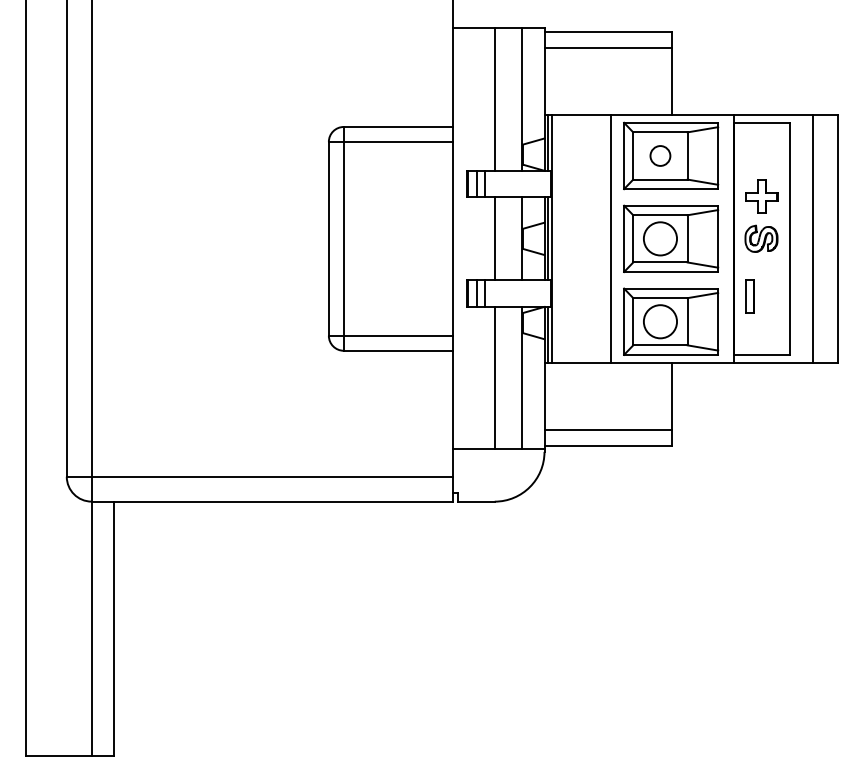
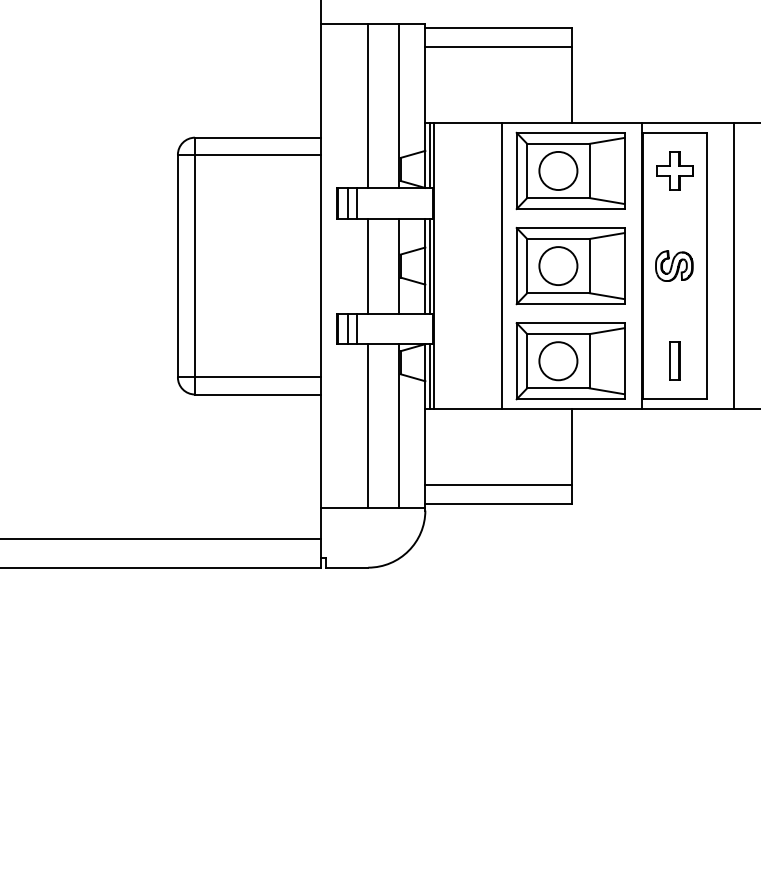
circle: (660, 155) -> (558, 170), size x1.67
part: (761, 196) -> (674, 170), moved
part: (749, 296) -> (674, 360), moved

